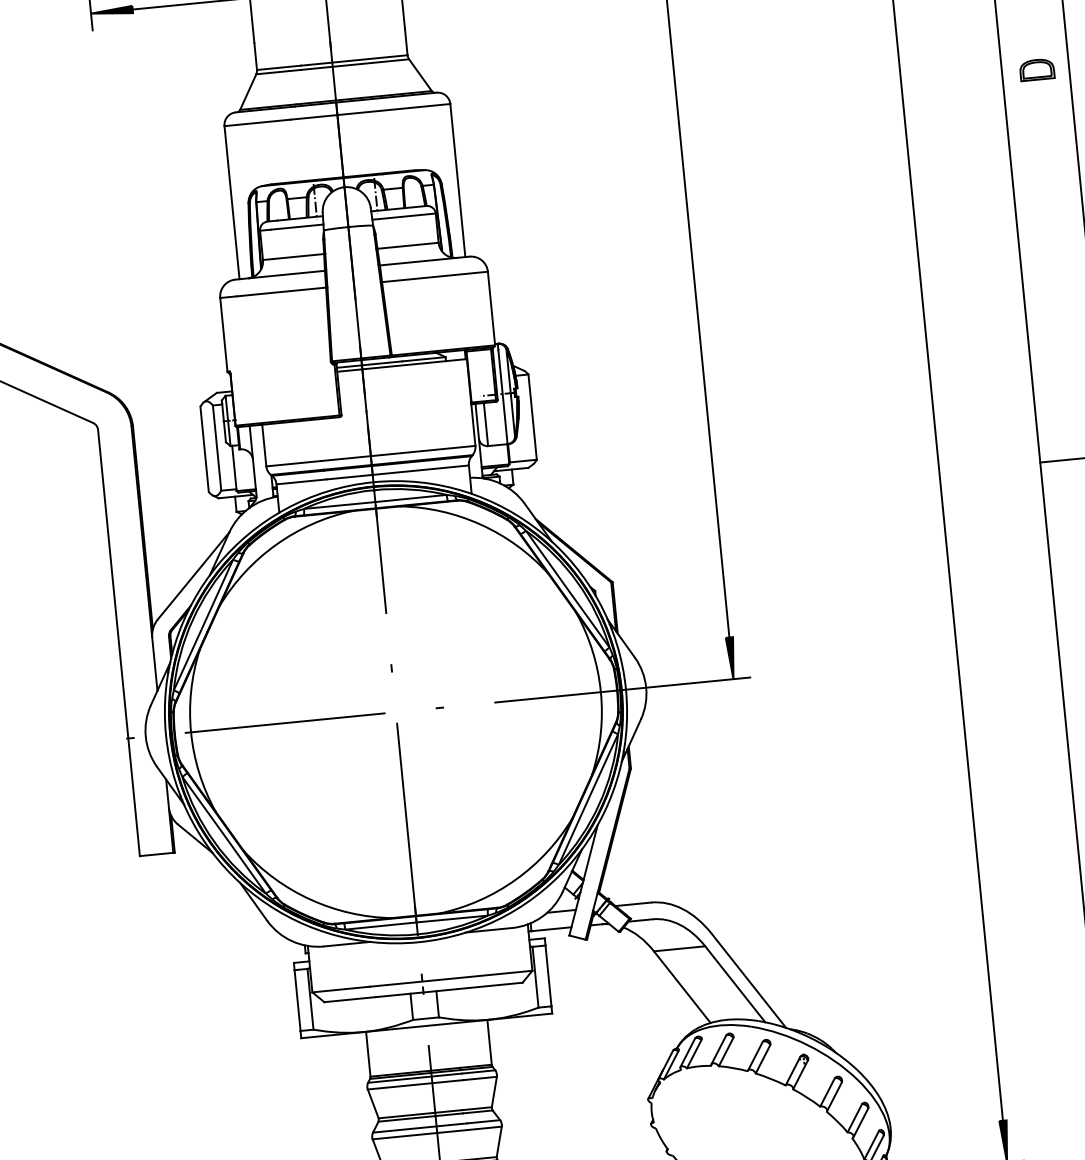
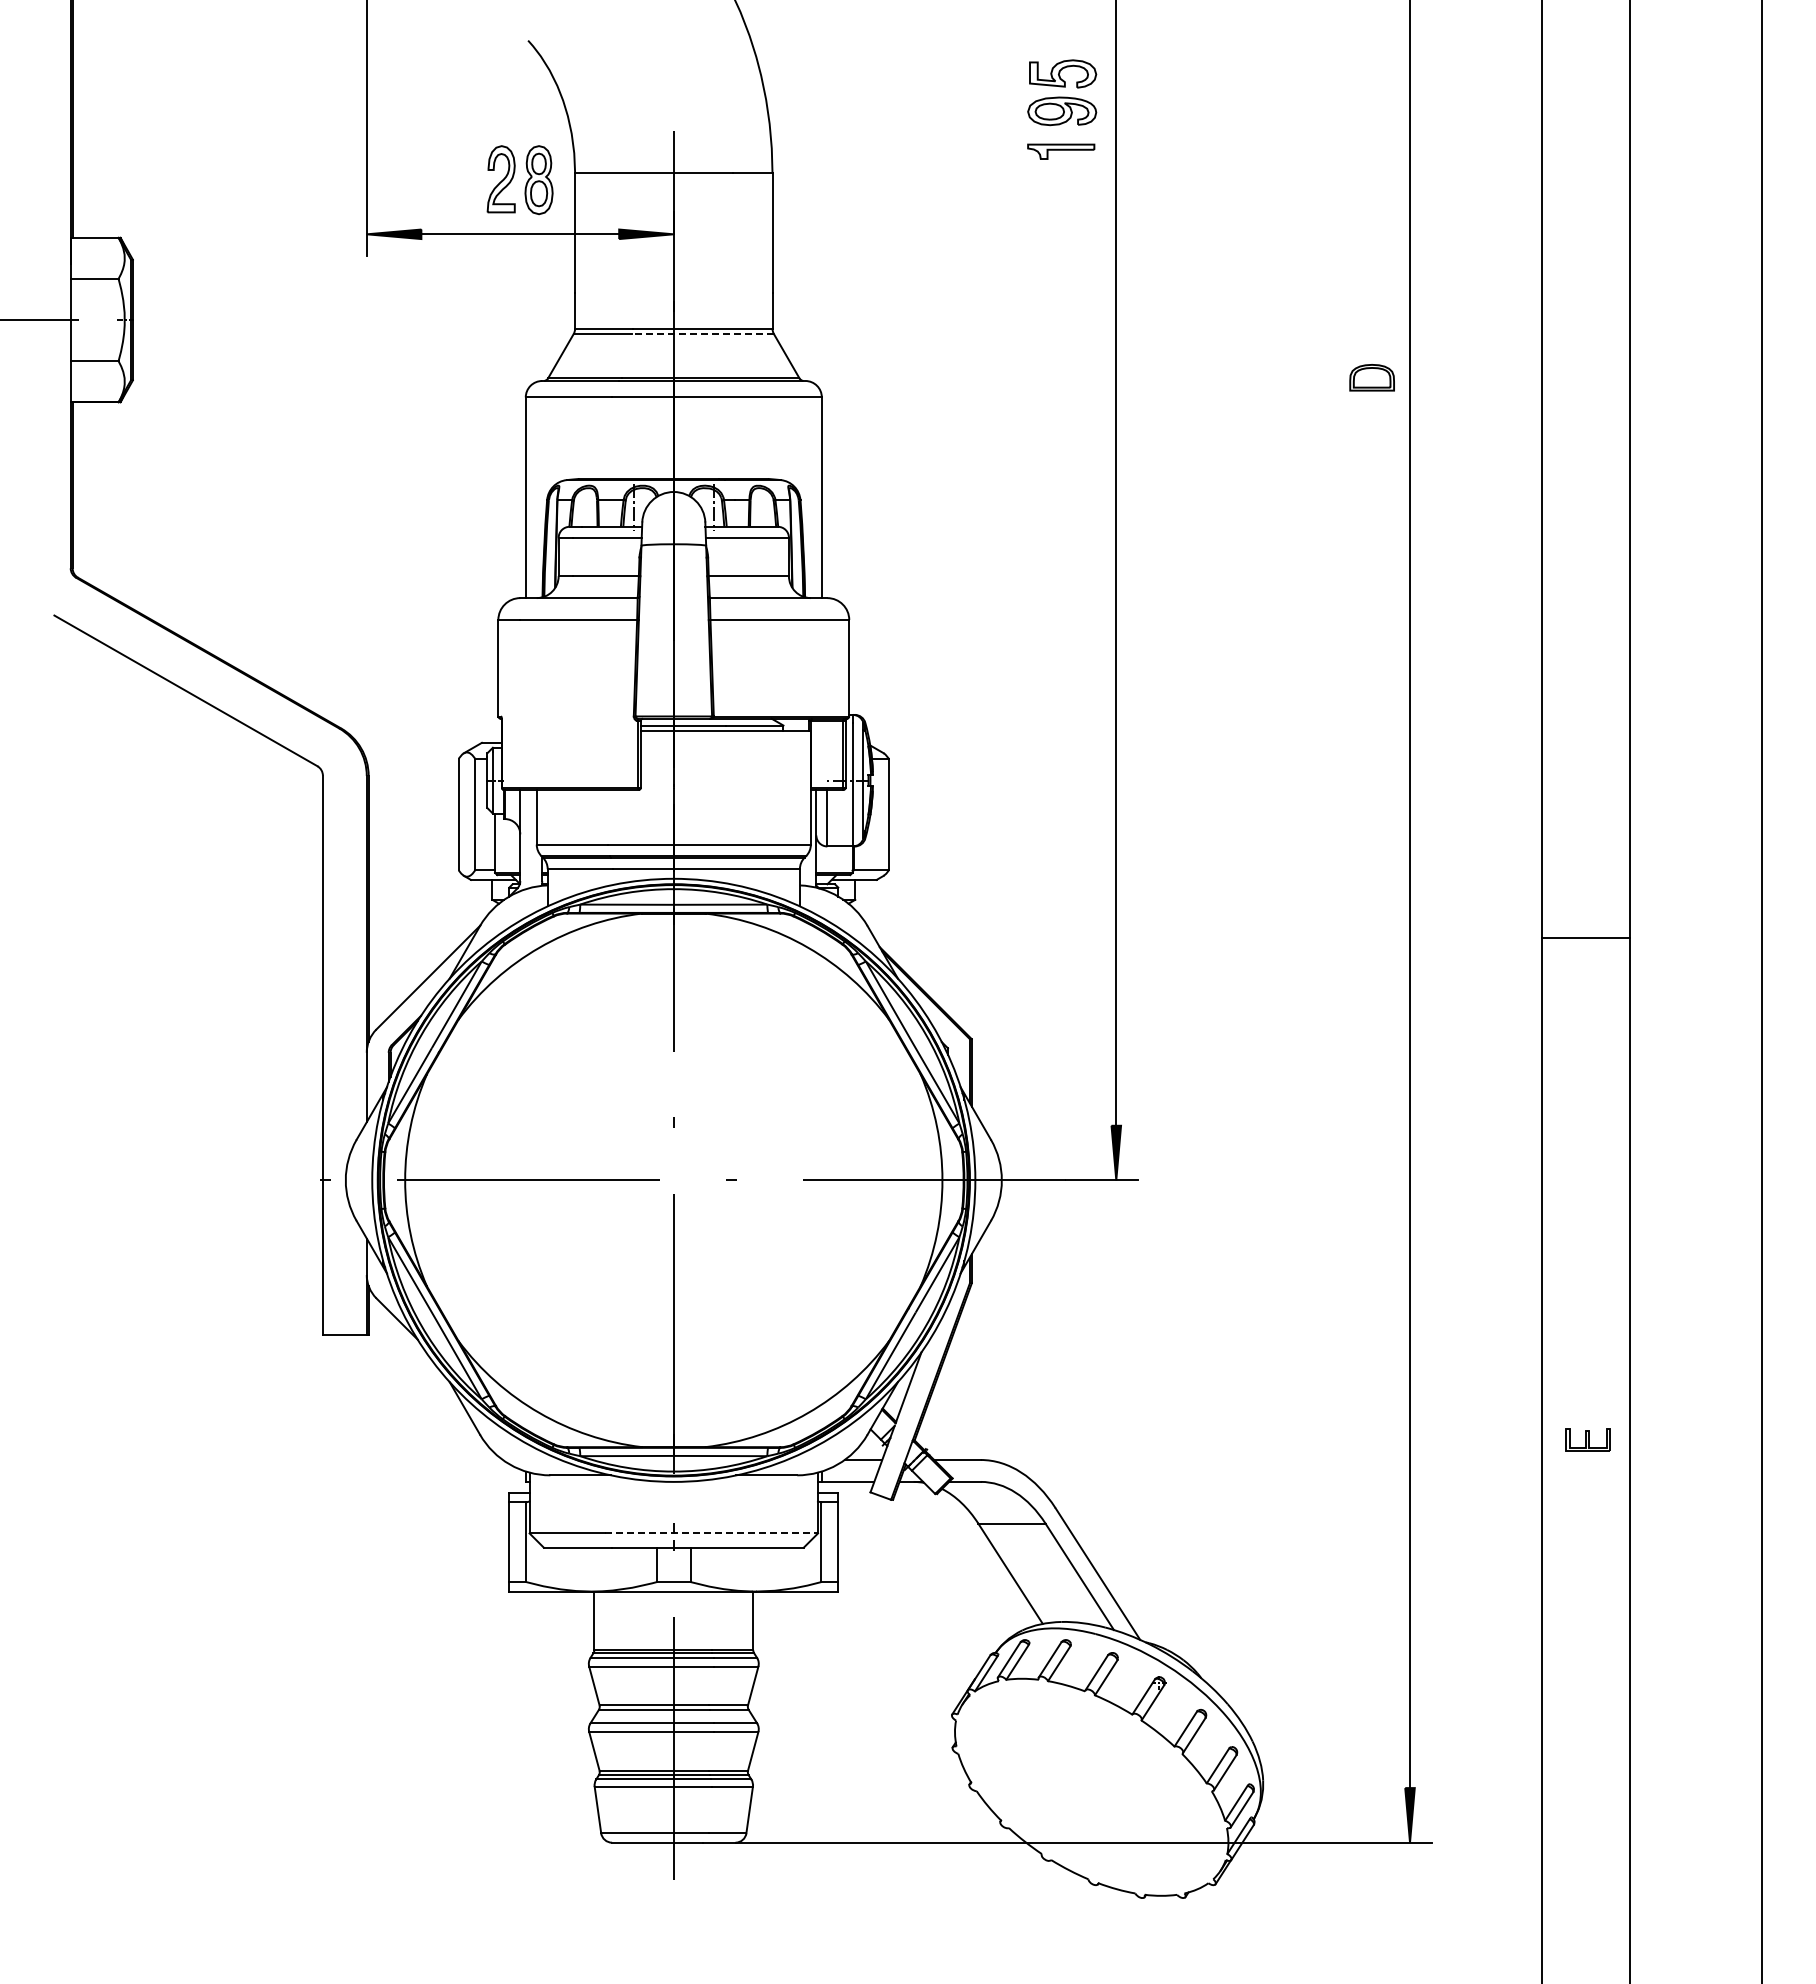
line: (355, 64) -> (703, 334), solid -> dashed
part: (1036, 69) -> (1371, 377), moved
line: (451, 978) -> (711, 1533), solid -> dashed

